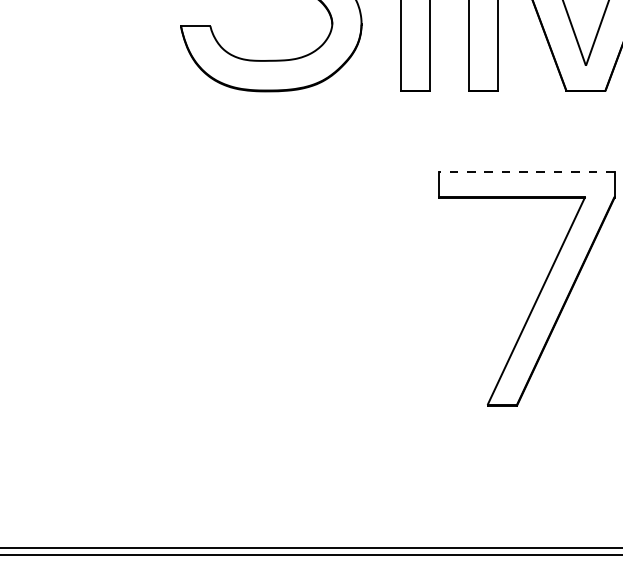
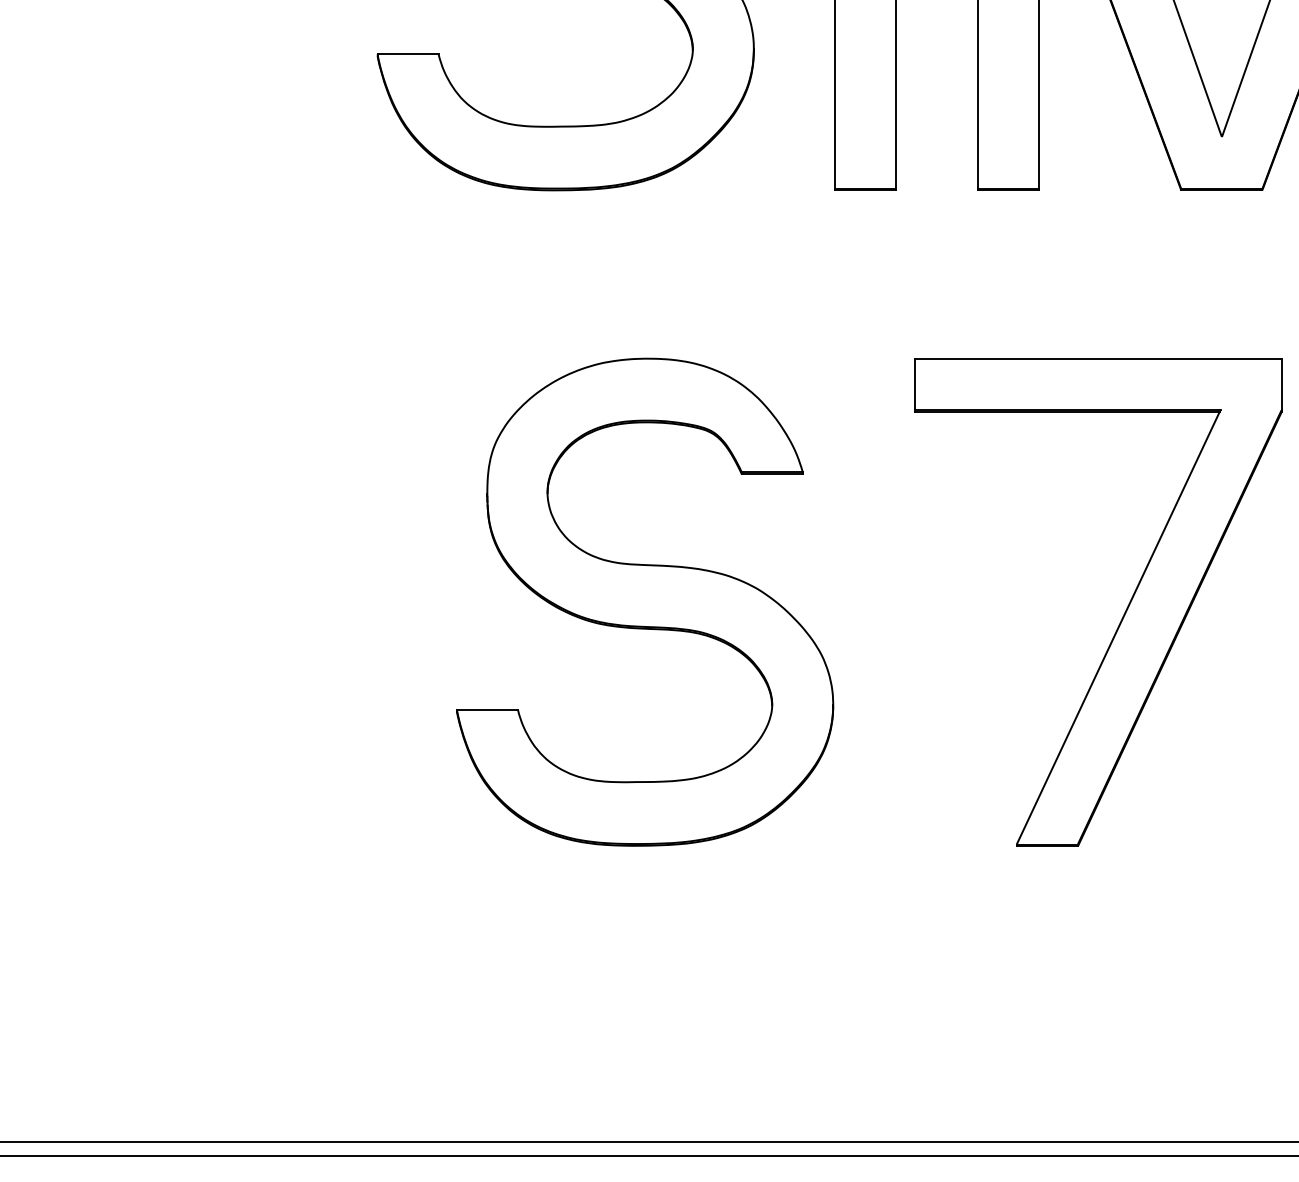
line: (526, 172) -> (1097, 359), dashed -> solid
part: (309, 288) -> (645, 601), added

